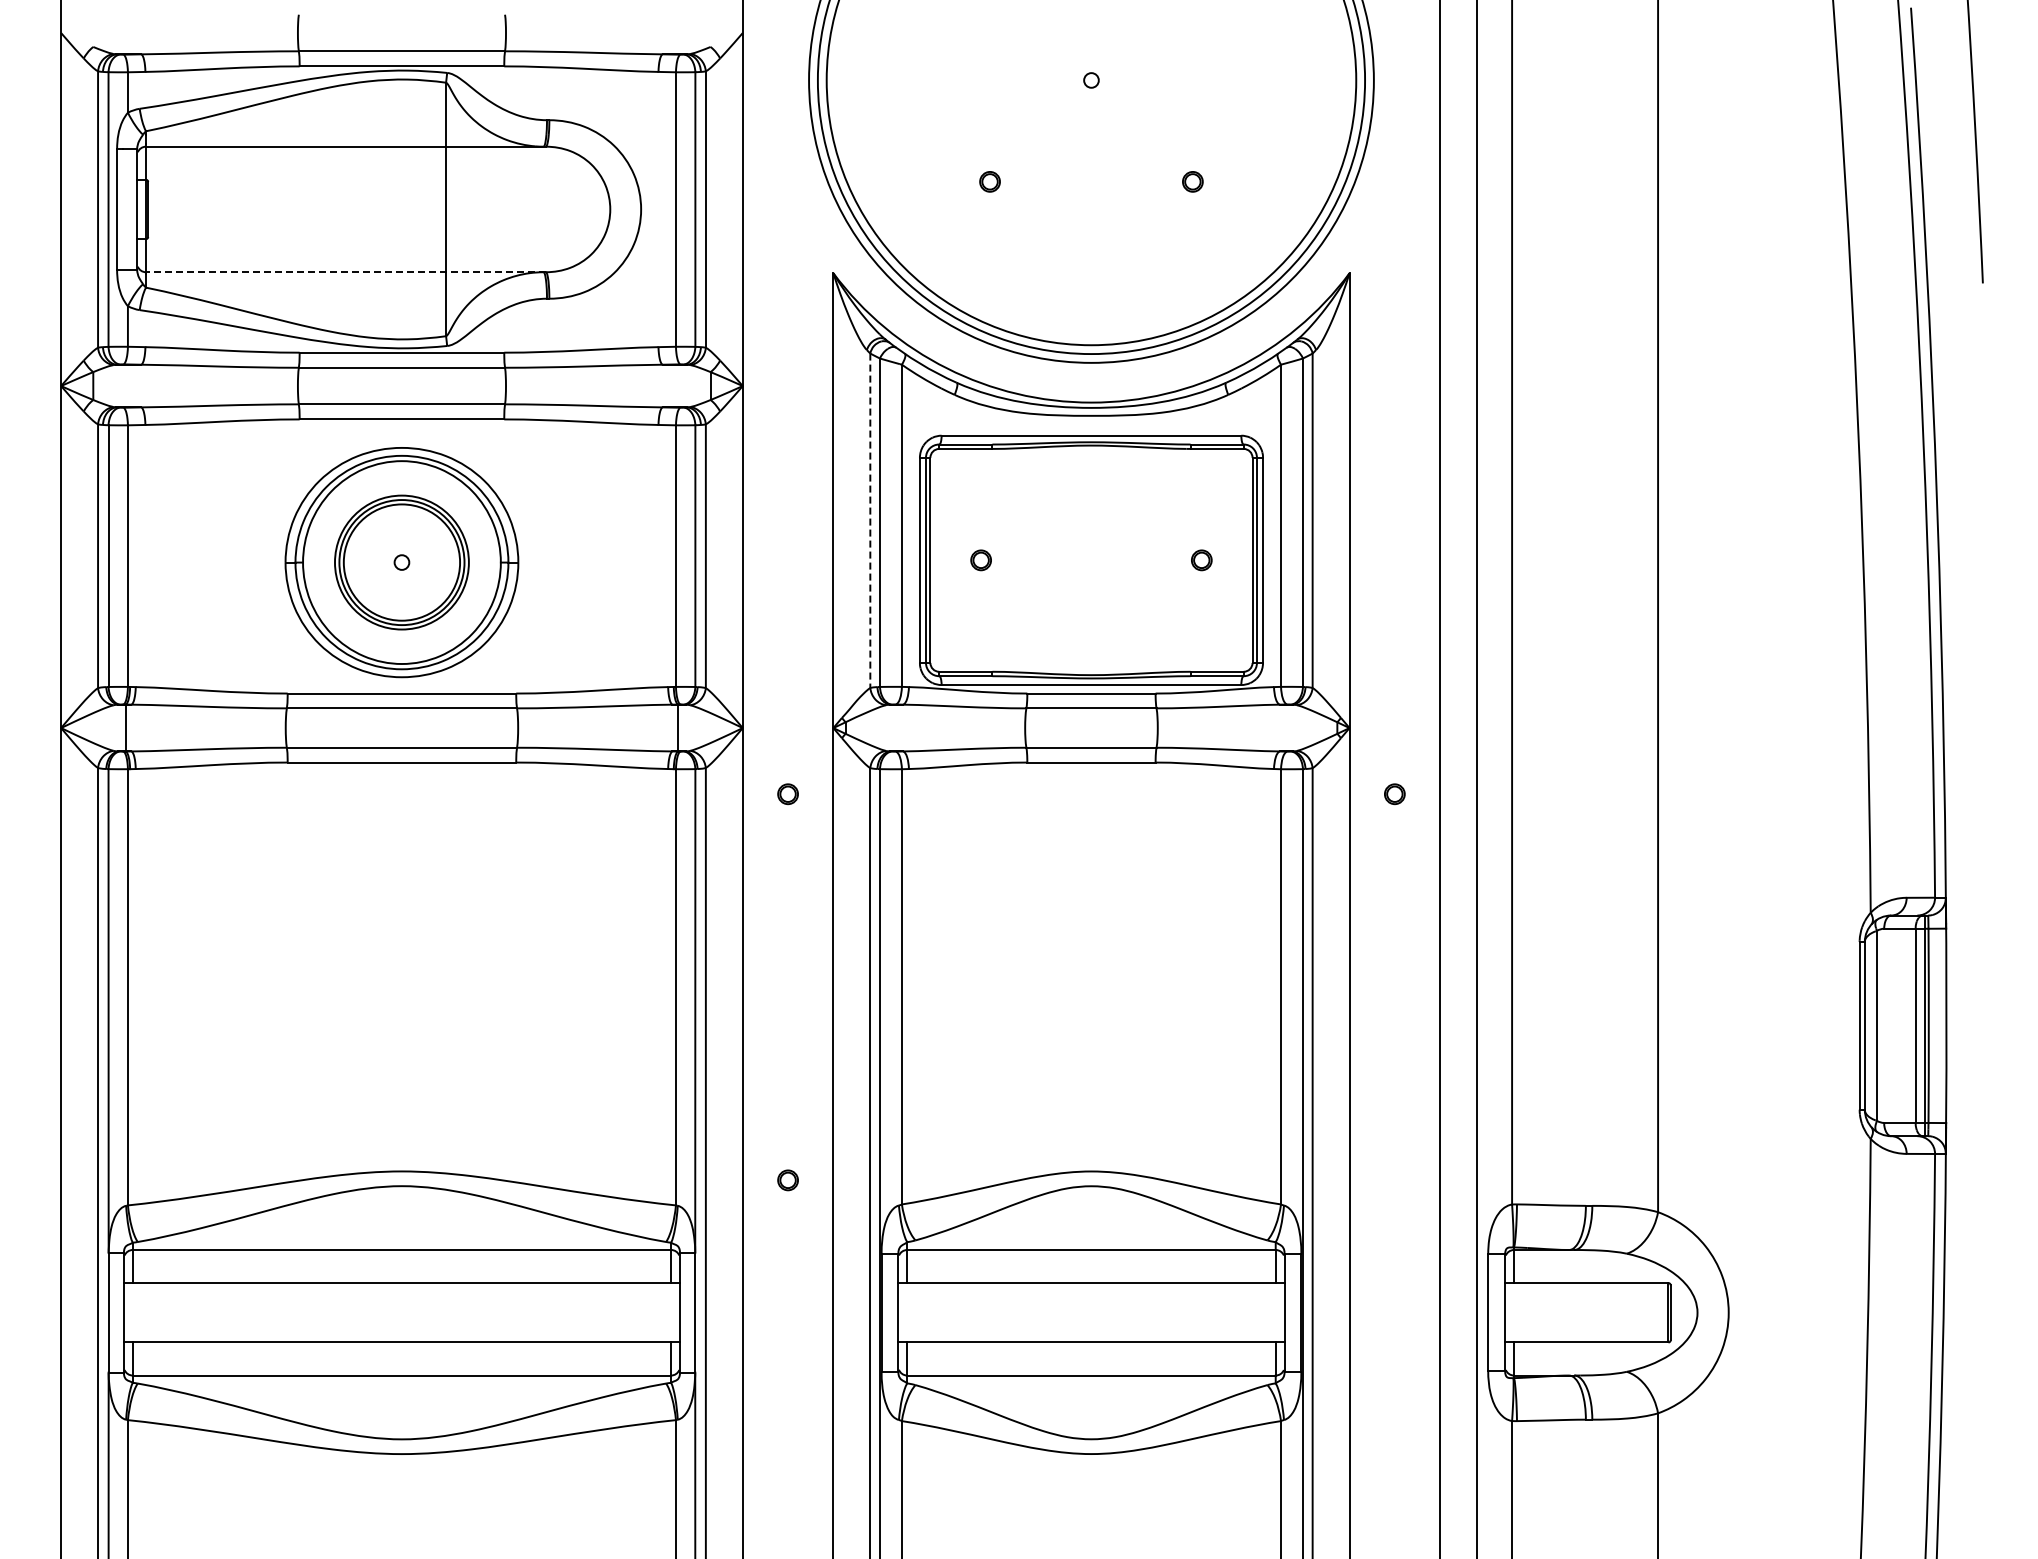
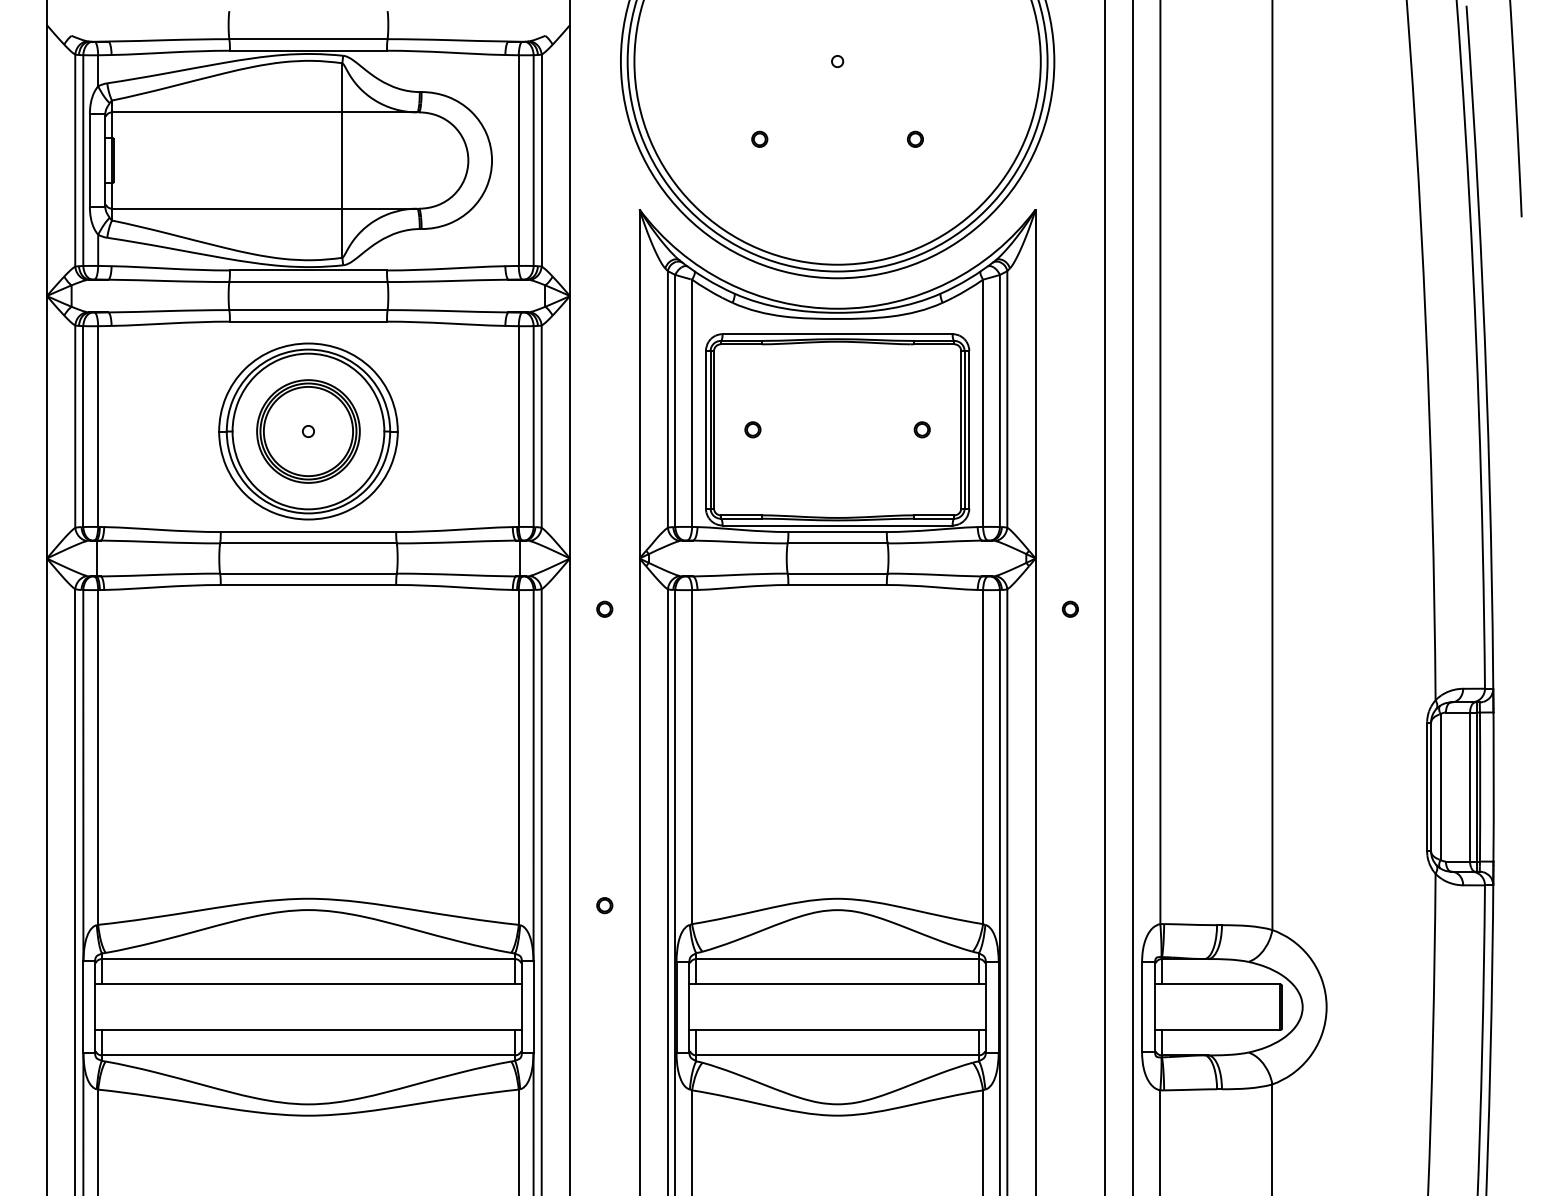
line: (345, 272) -> (265, 208), dashed -> solid
line: (870, 521) -> (668, 400), dashed -> solid

